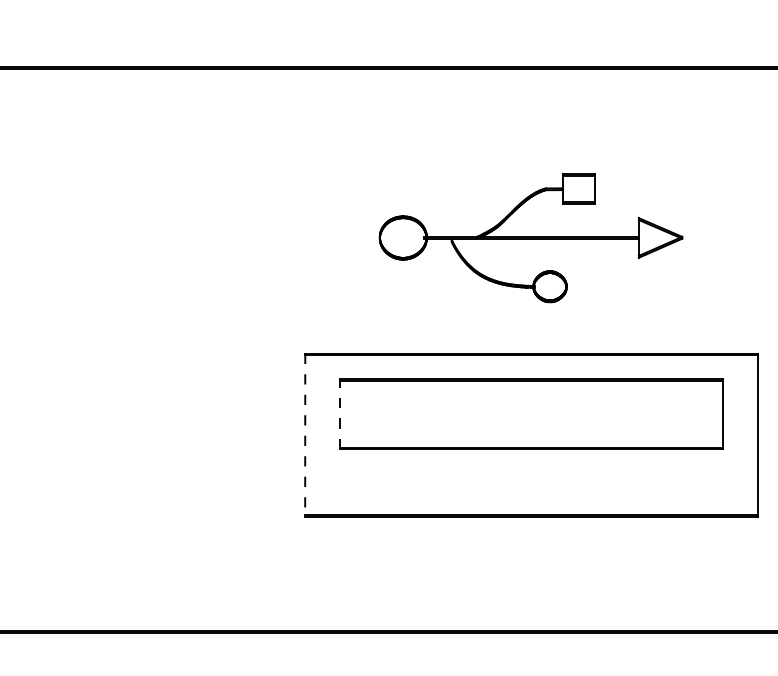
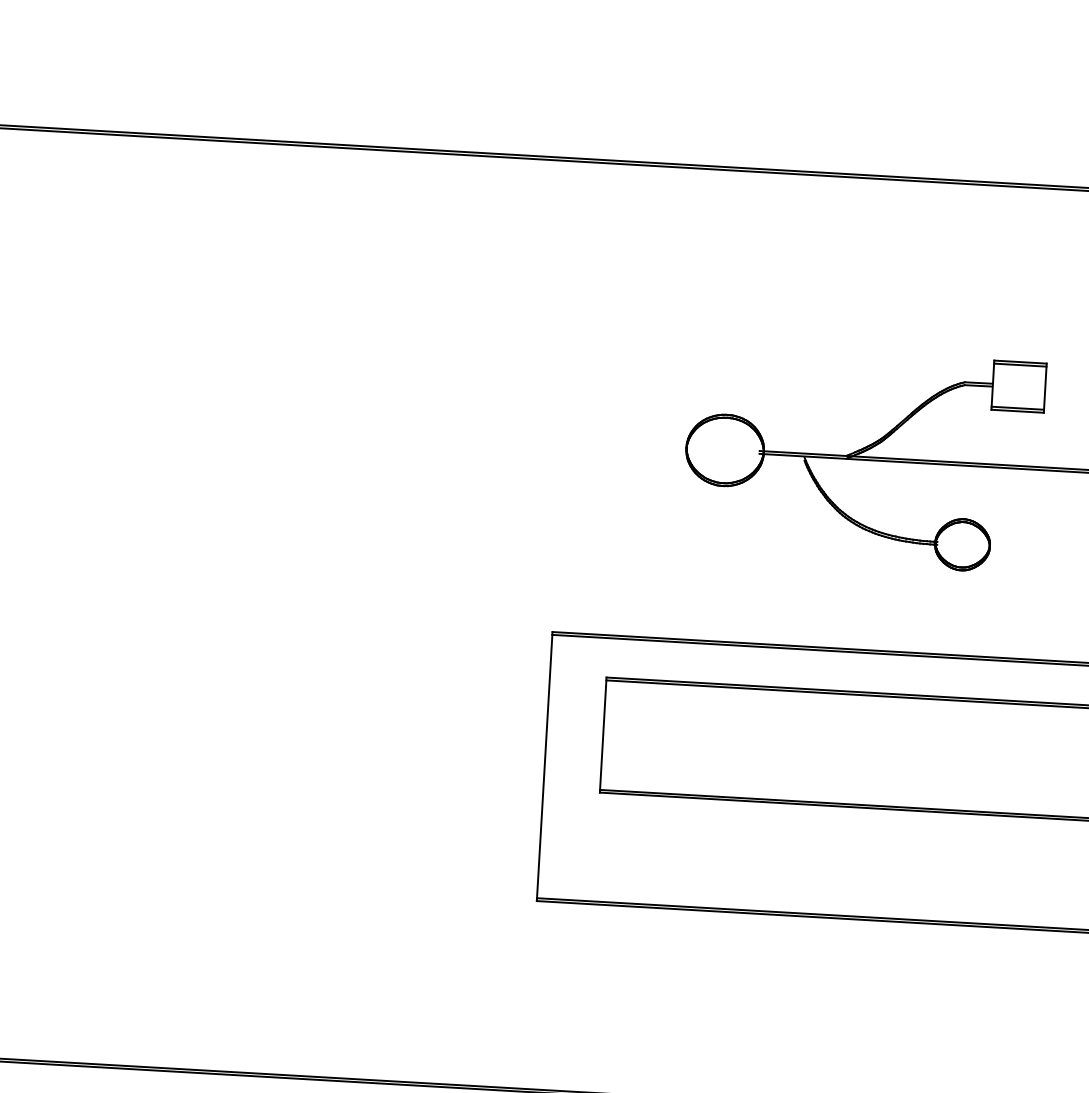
line: (339, 414) -> (603, 735), dashed -> solid
line: (305, 435) -> (545, 766), dashed -> solid

